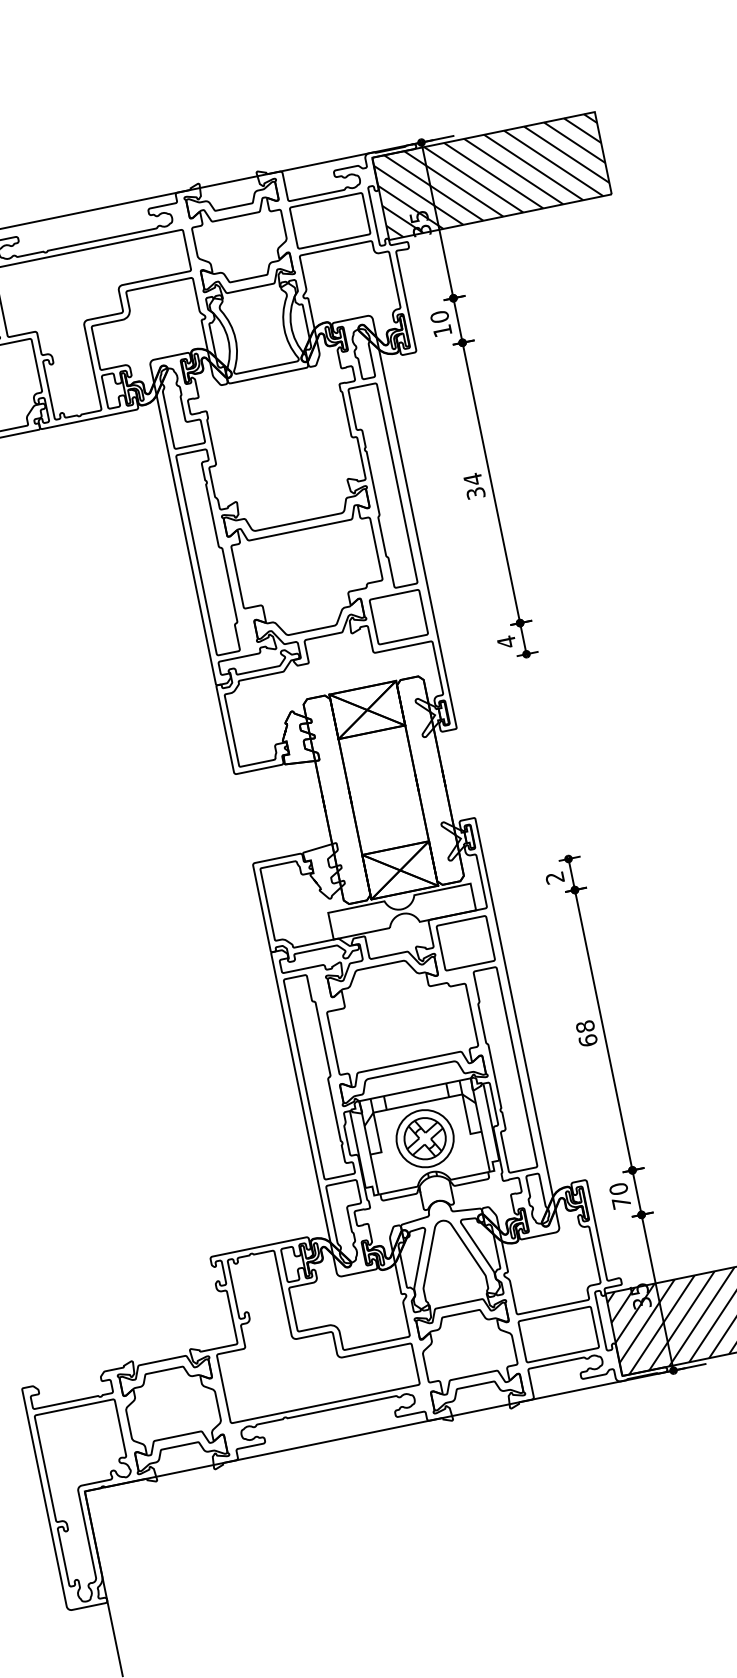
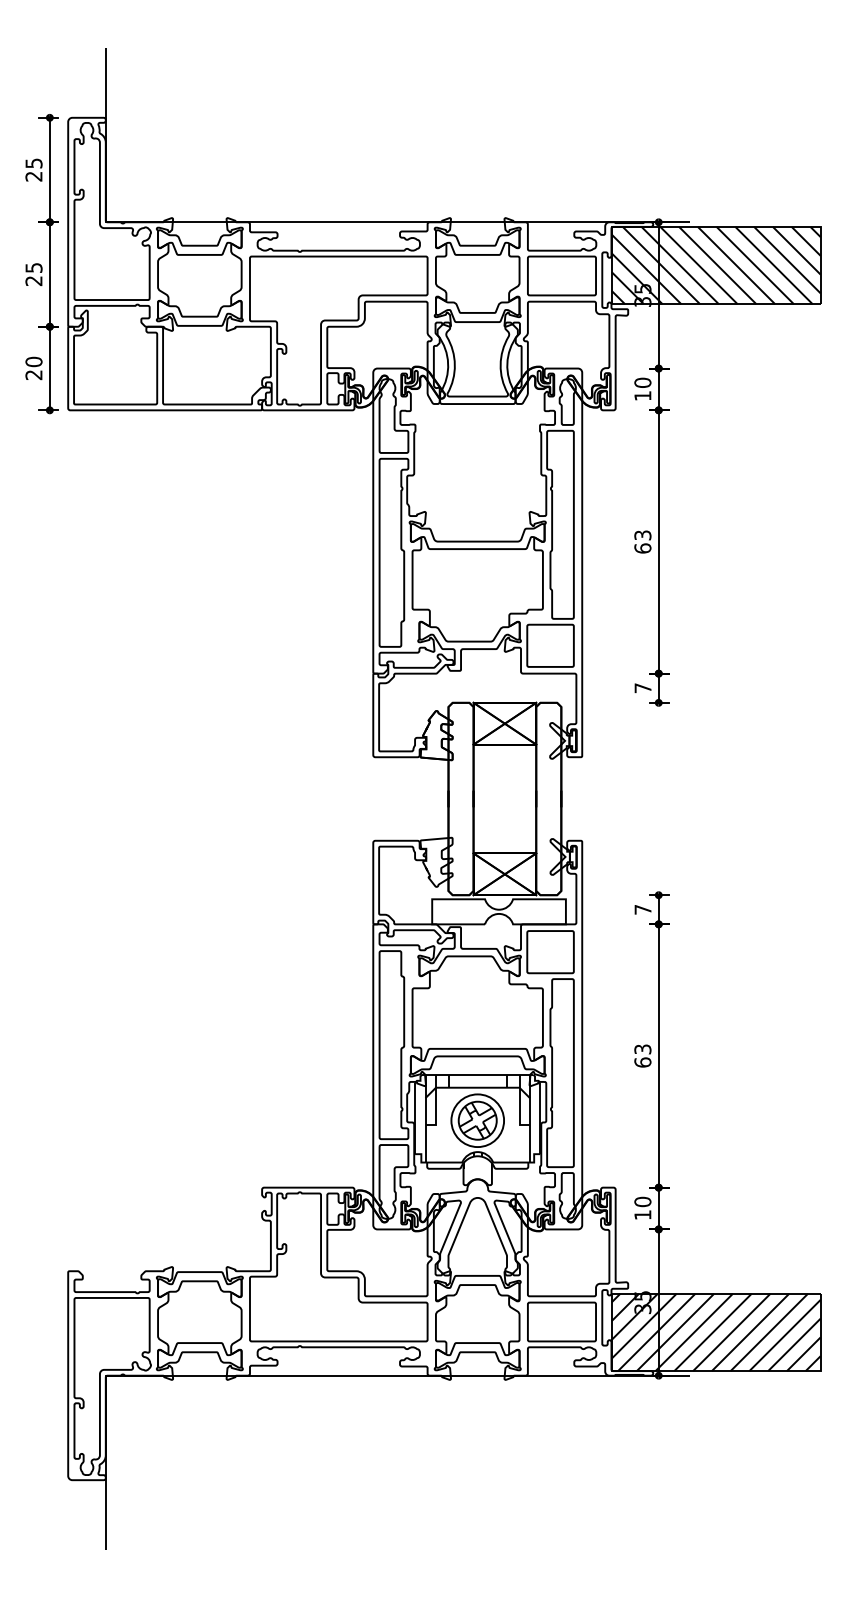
text: (473, 485) -> (642, 541), 34 -> 63
text: (505, 641) -> (642, 687), 4 -> 7
text: (554, 877) -> (642, 909), 2 -> 7
text: (584, 1026) -> (642, 1049), 68 -> 63
text: (621, 1202) -> (642, 1214), 70 -> 10

